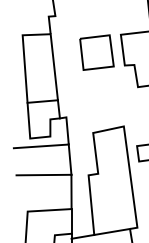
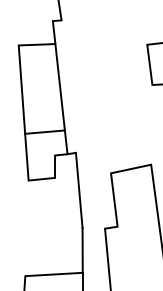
part: (96, 52) -> (115, 67), removed
line: (40, 146) -> (42, 190), removed
line: (43, 174) -> (46, 227), removed

